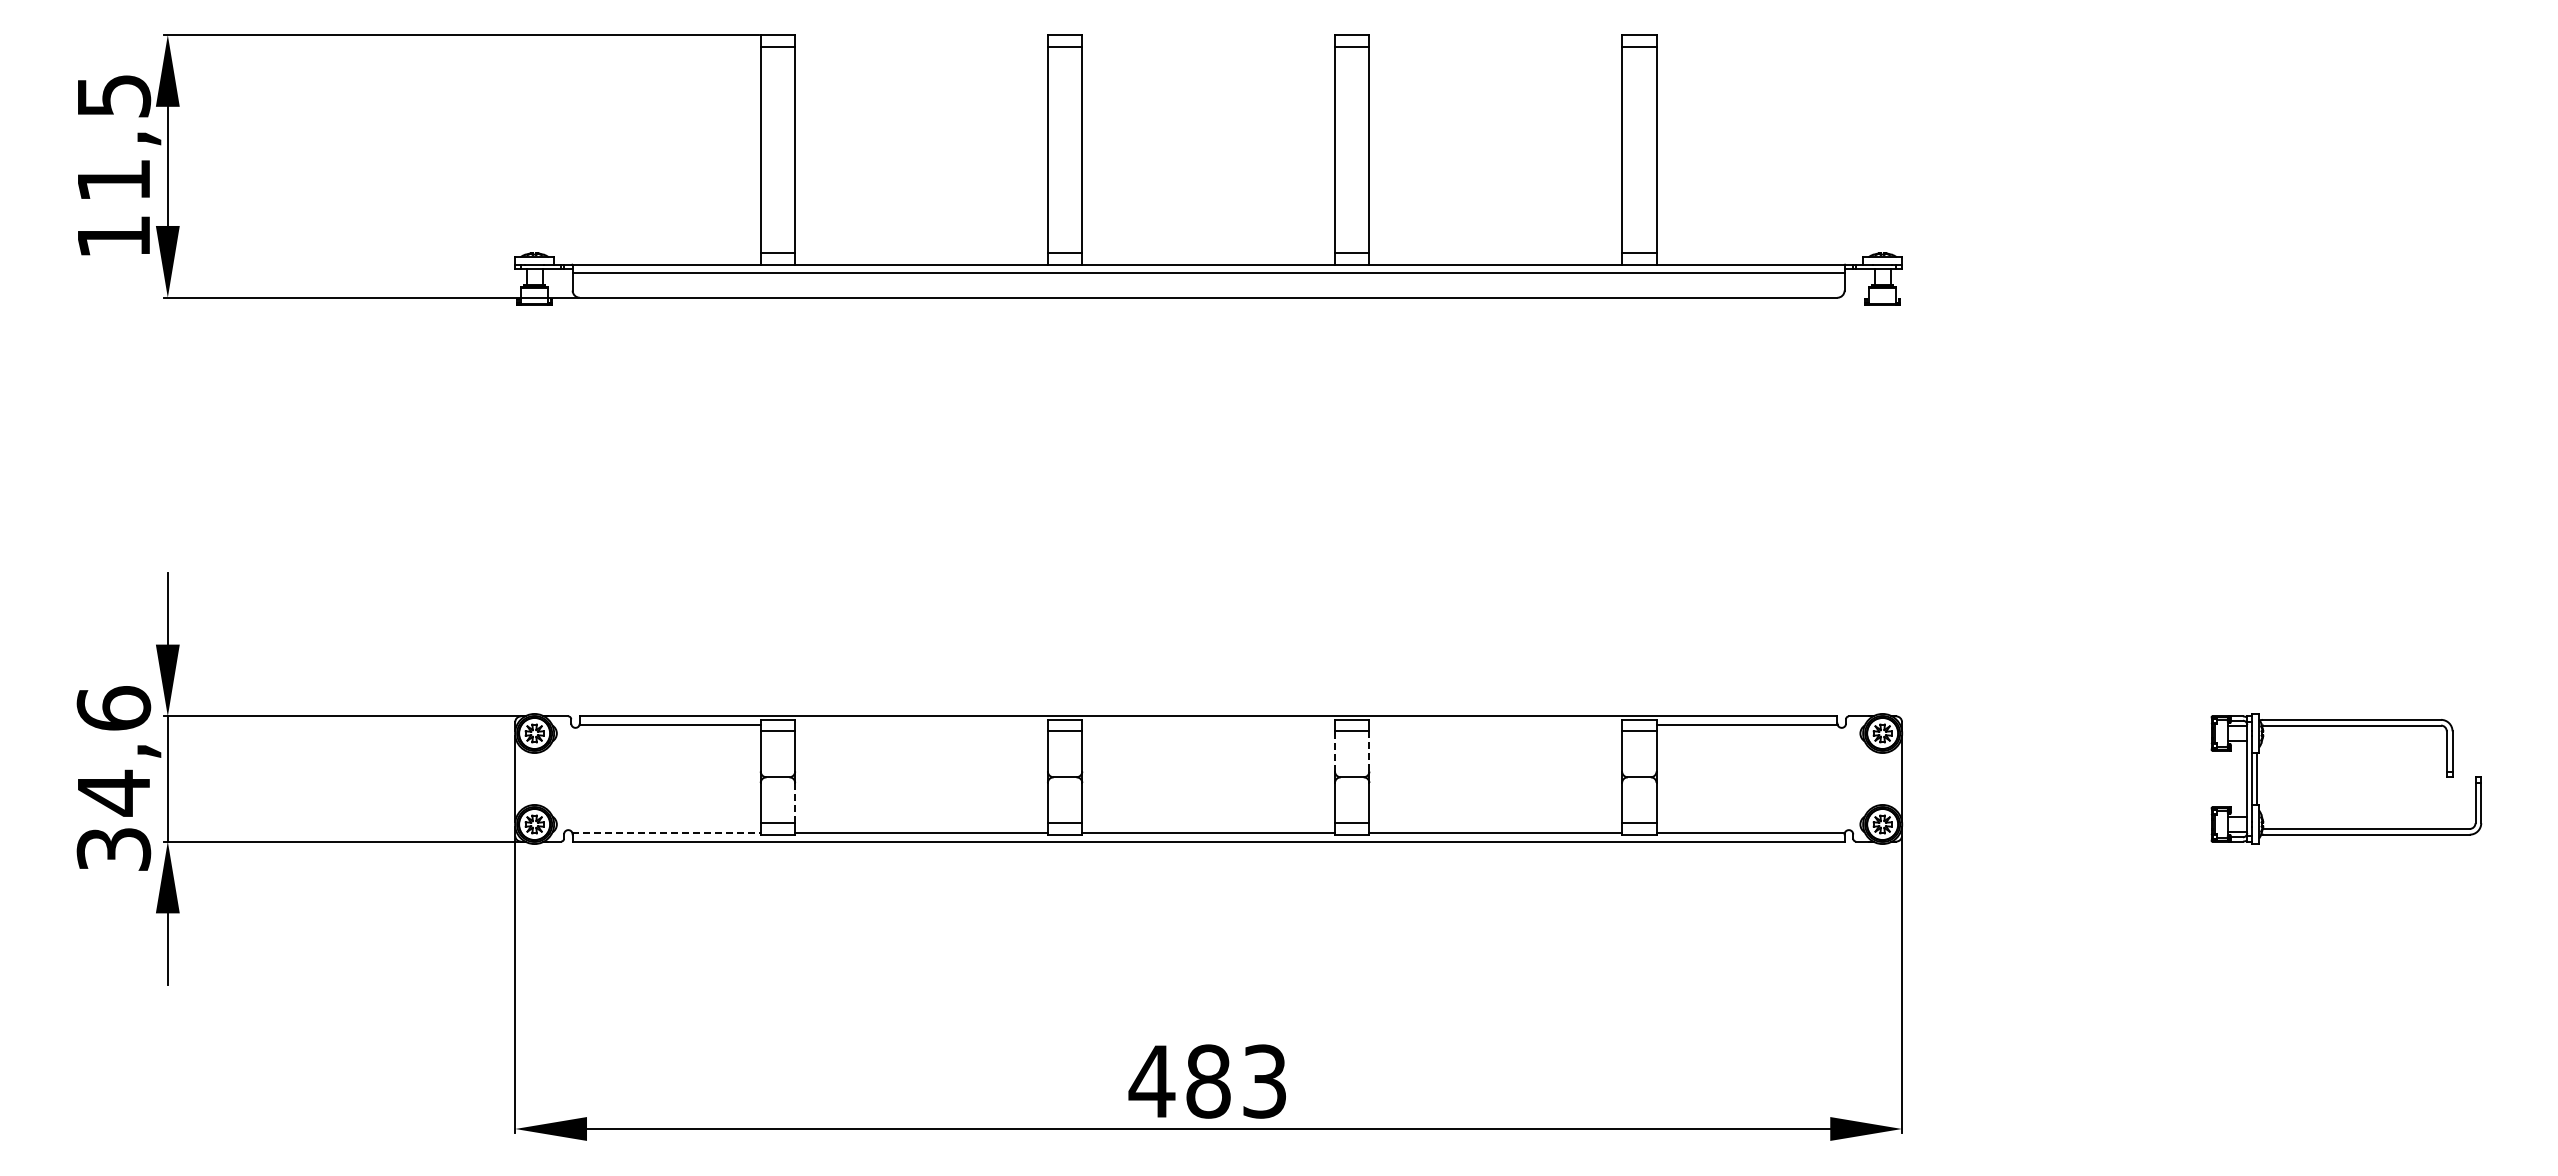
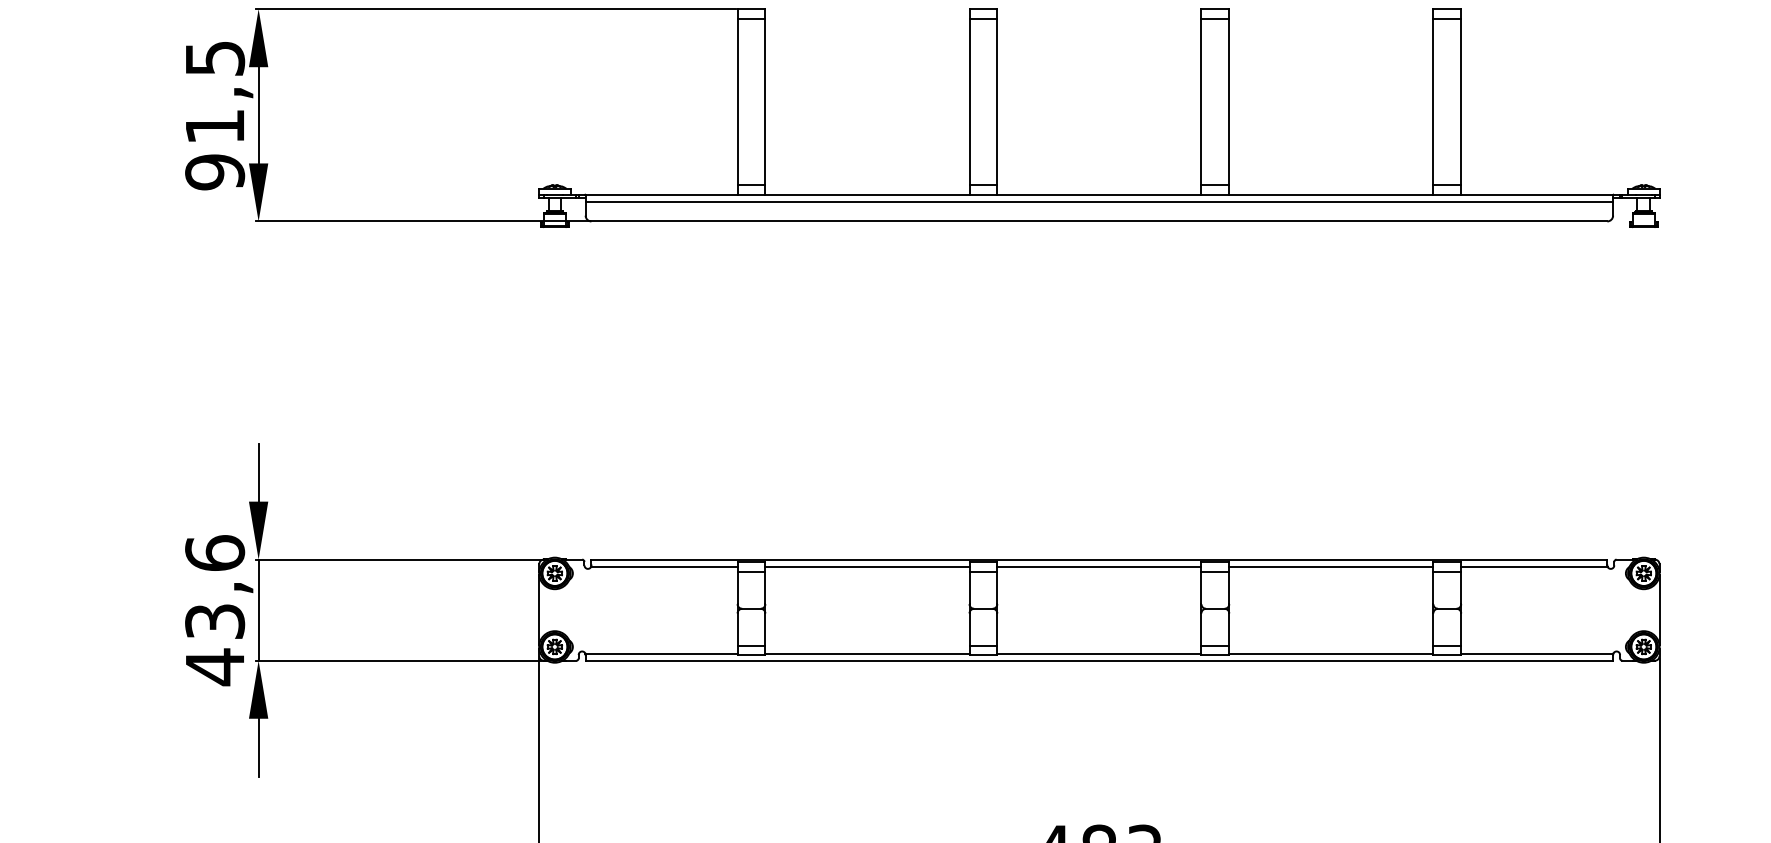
text: (113, 236) -> (214, 171), 11,5 -> 91,5
line: (921, 725) -> (867, 566), added
line: (1208, 725) -> (1099, 566), added
line: (1495, 725) -> (1331, 566), added
line: (1334, 750) -> (1201, 587), dashed -> solid
line: (1369, 751) -> (1229, 587), dashed -> solid
line: (795, 803) -> (765, 629), dashed -> solid
text: (113, 821) -> (214, 644), 34,6 -> 43,6
line: (667, 832) -> (662, 653), dashed -> solid

